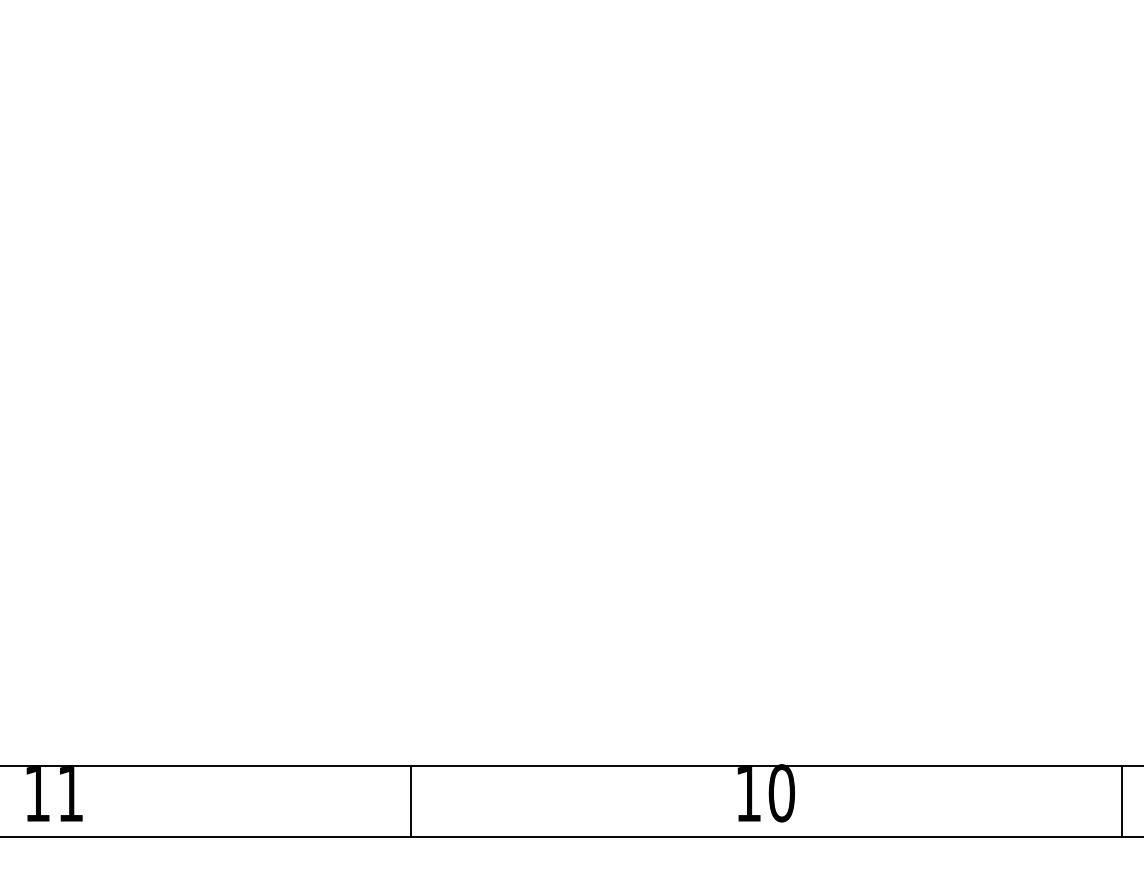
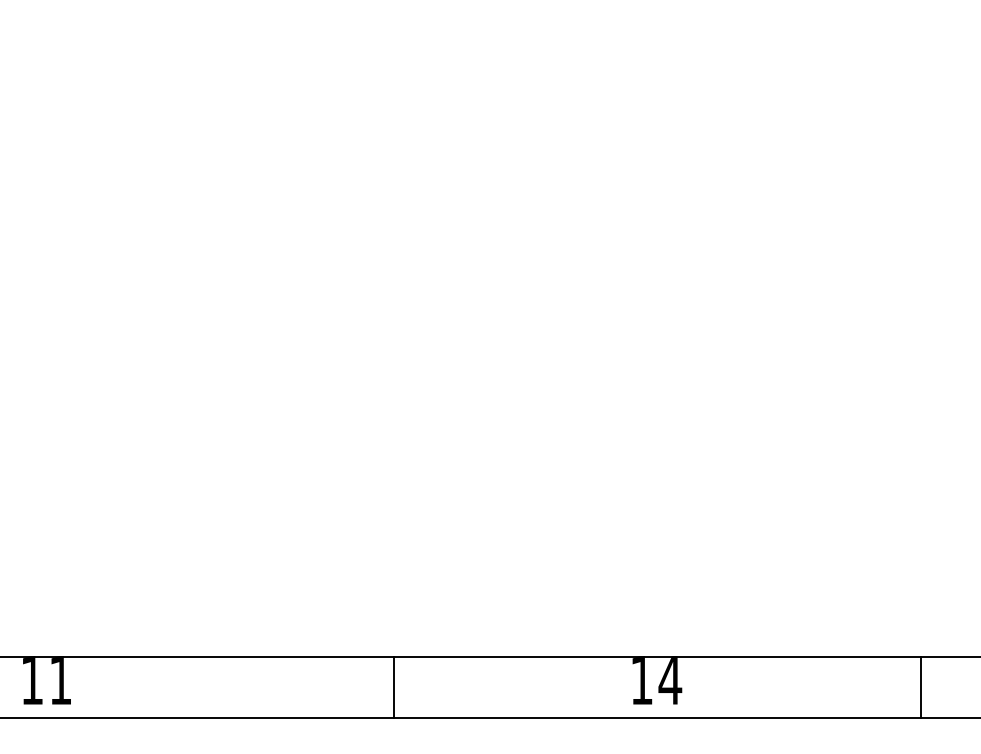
text: (781, 793) -> (670, 680), 10 -> 14
line: (410, 801) -> (394, 687), moved
line: (1122, 801) -> (921, 687), moved

